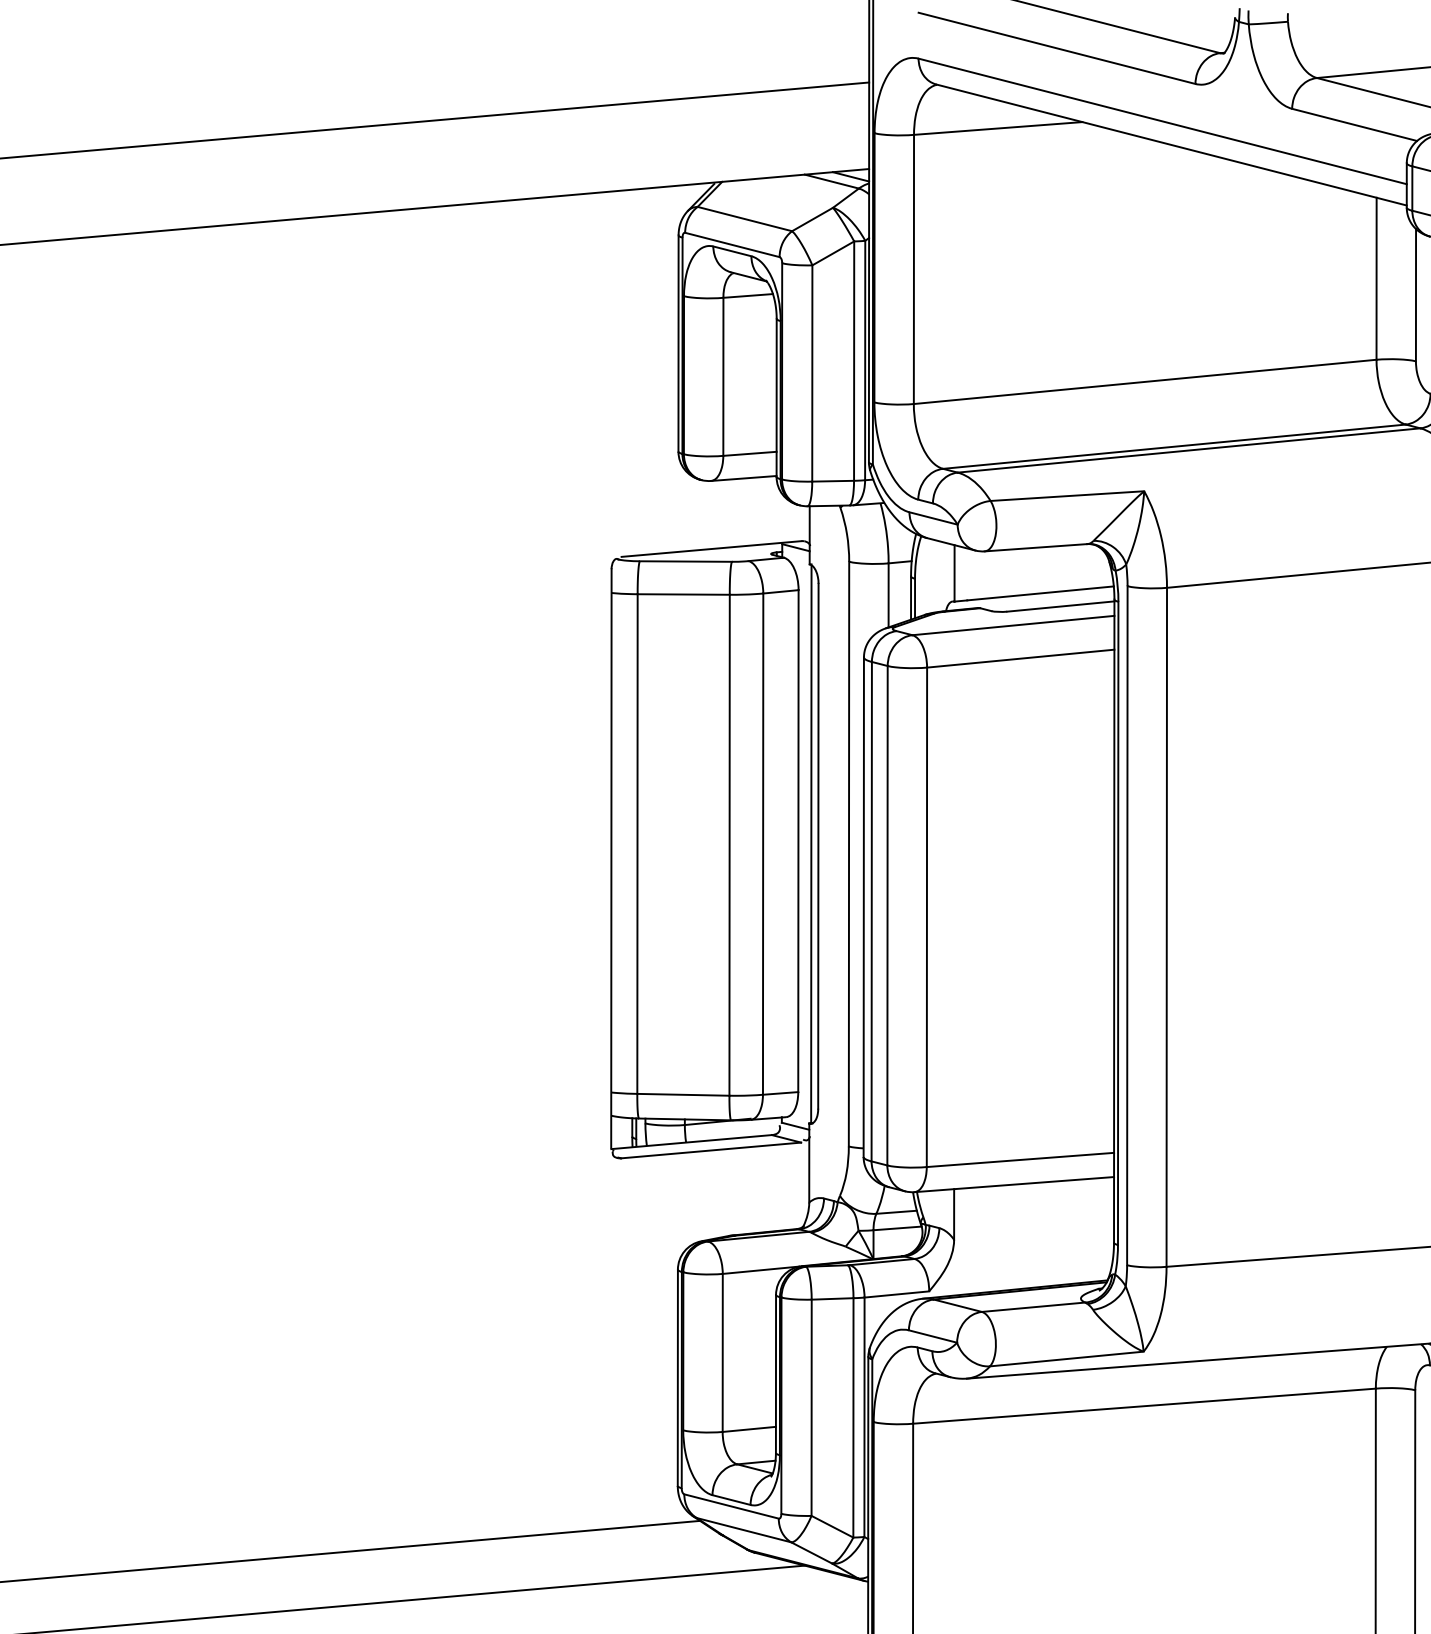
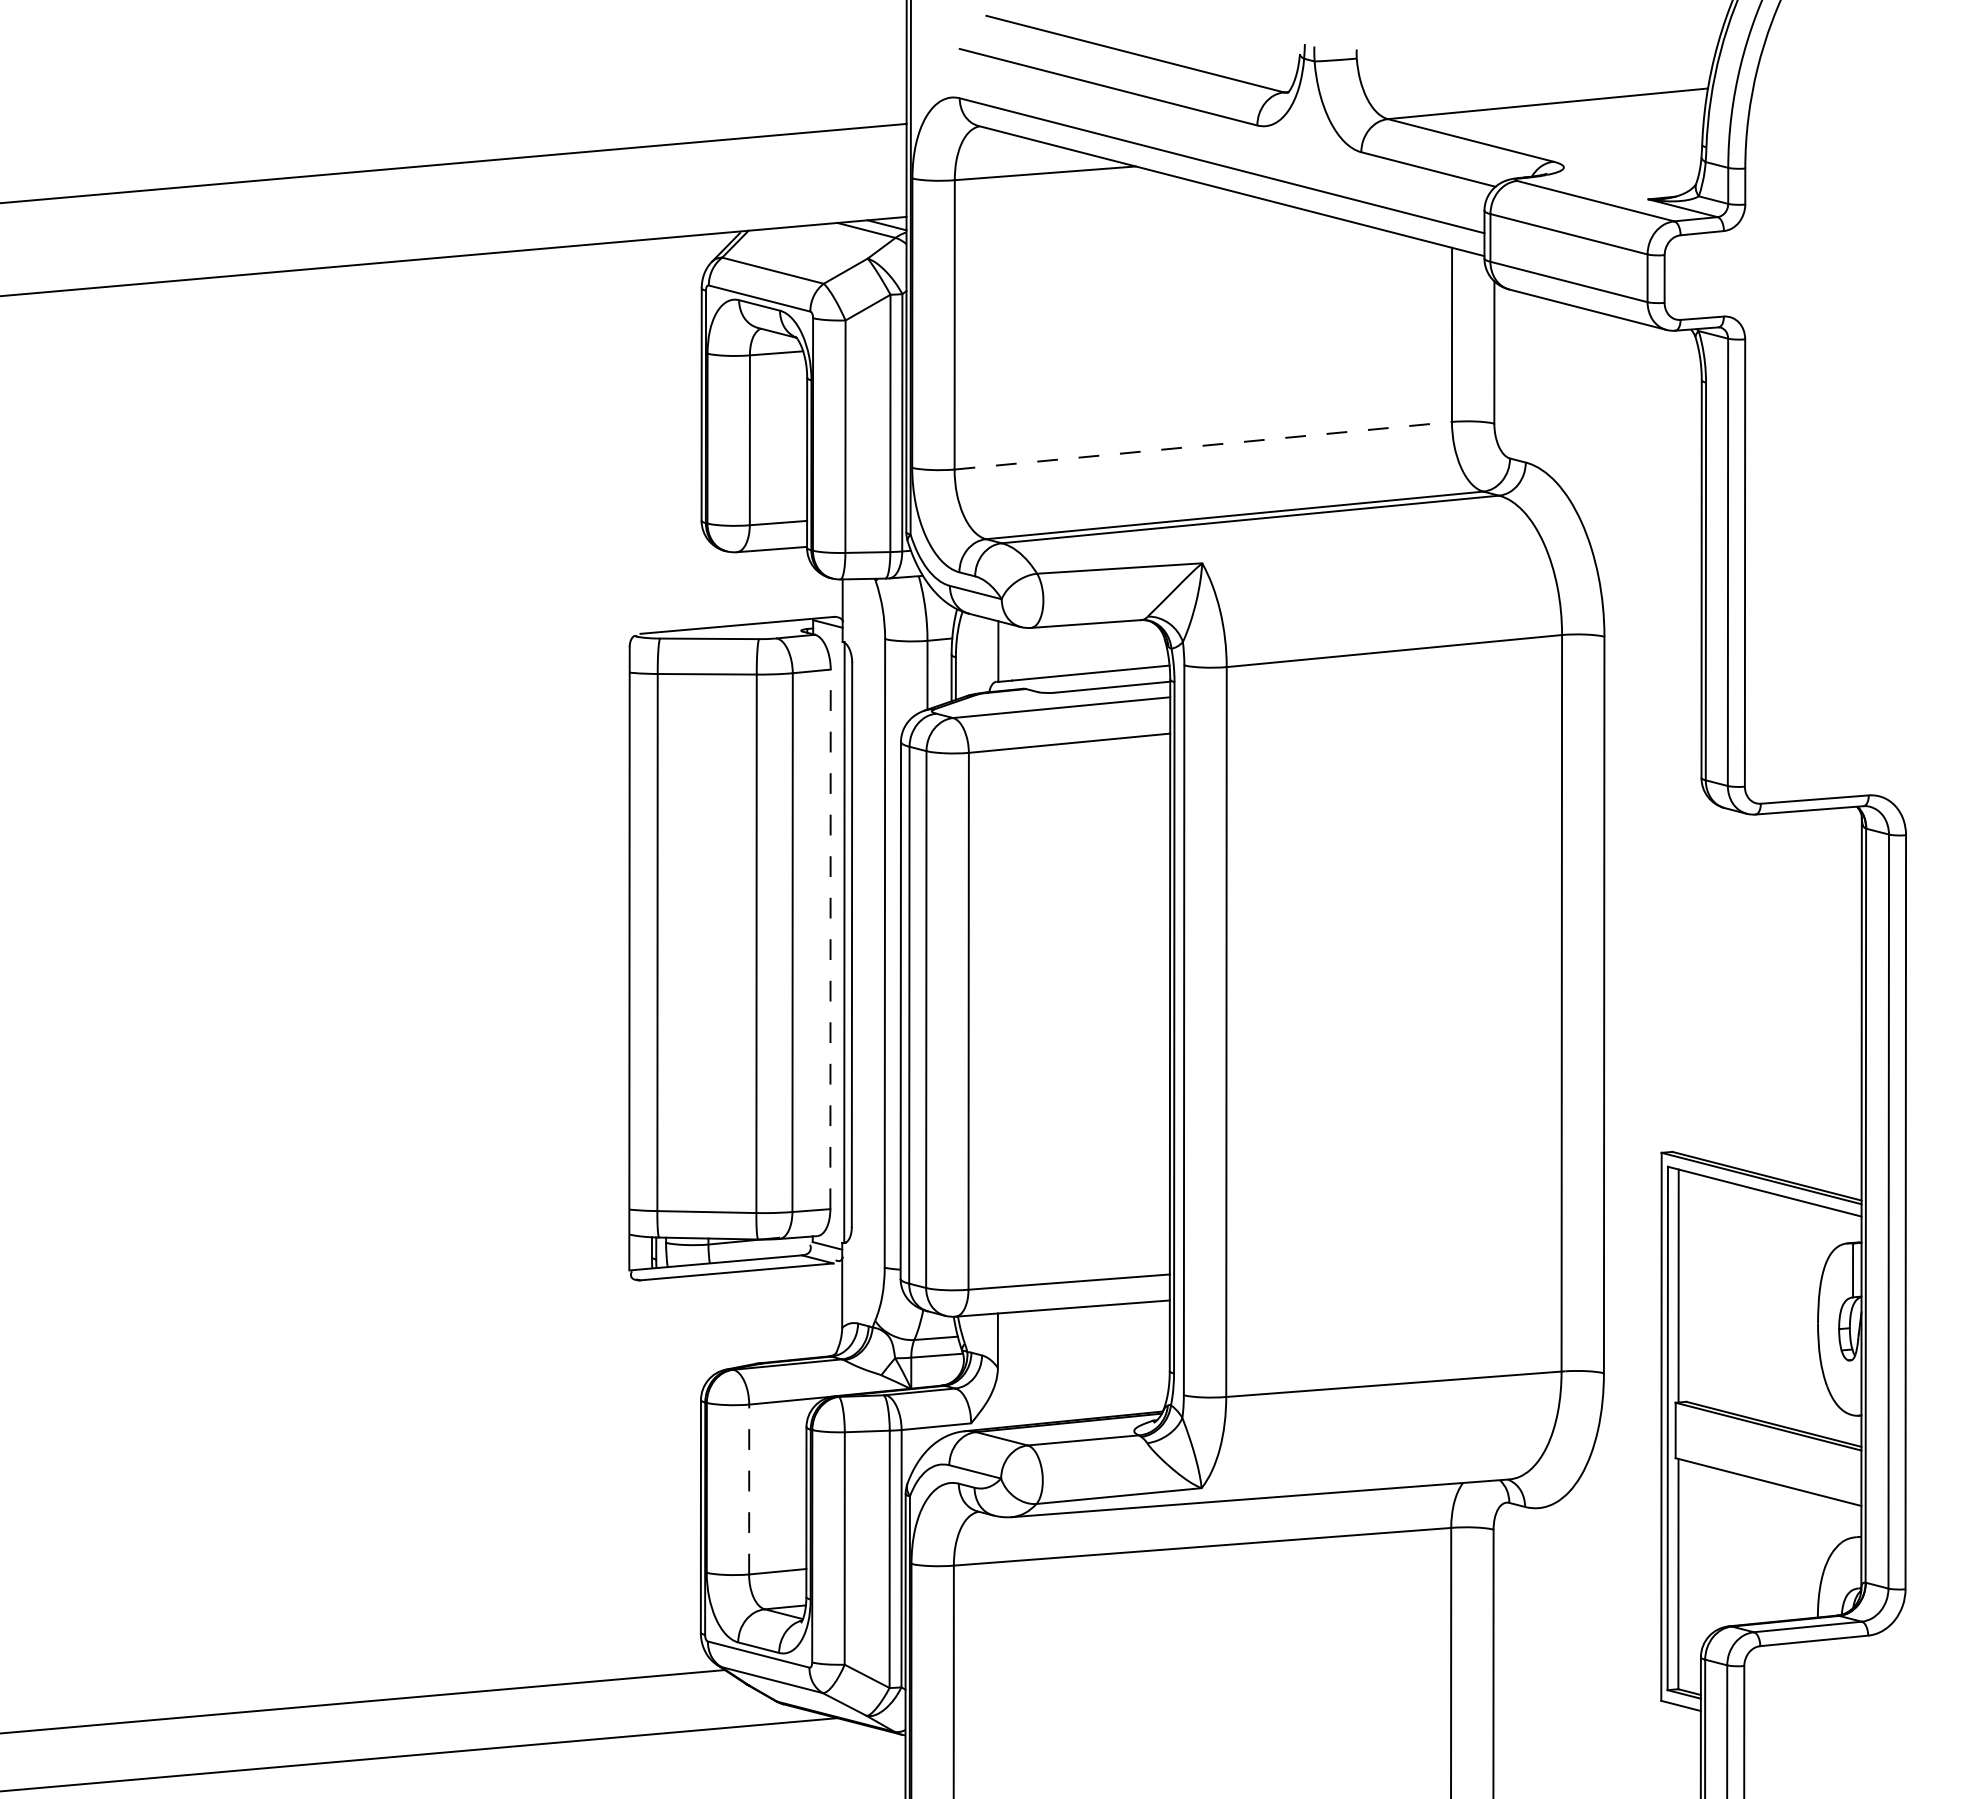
line: (1145, 381) -> (1203, 445), solid -> dashed
line: (798, 841) -> (830, 939), solid -> dashed
line: (723, 1352) -> (749, 1489), solid -> dashed

